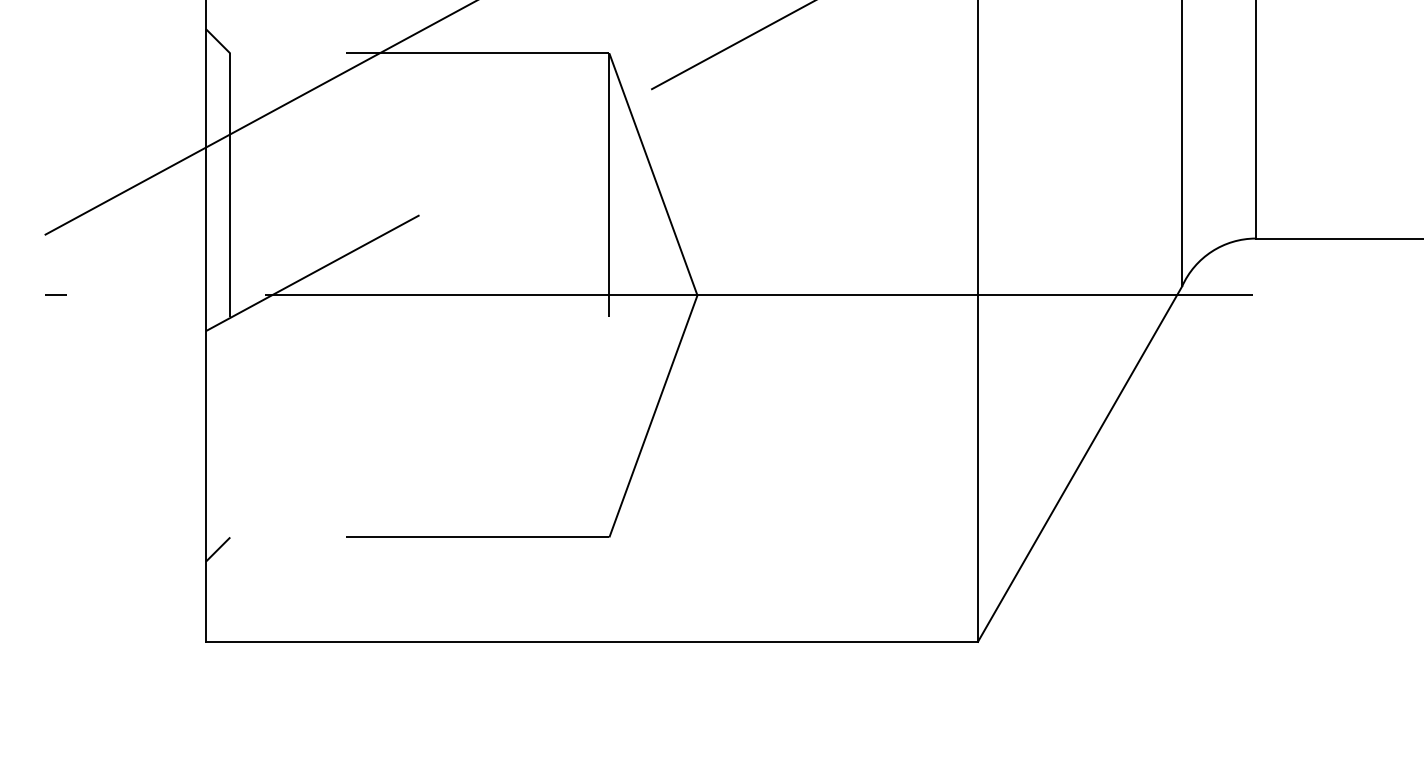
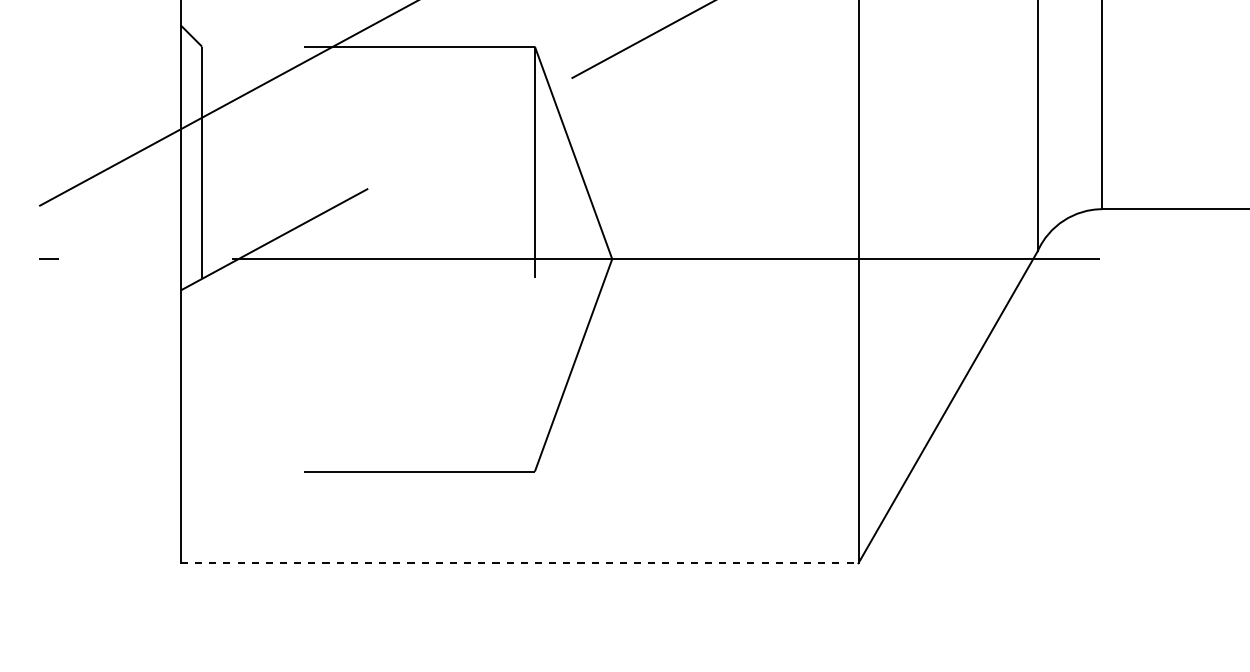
line: (218, 549) -> (191, 482), removed
line: (592, 641) -> (520, 562), solid -> dashed

